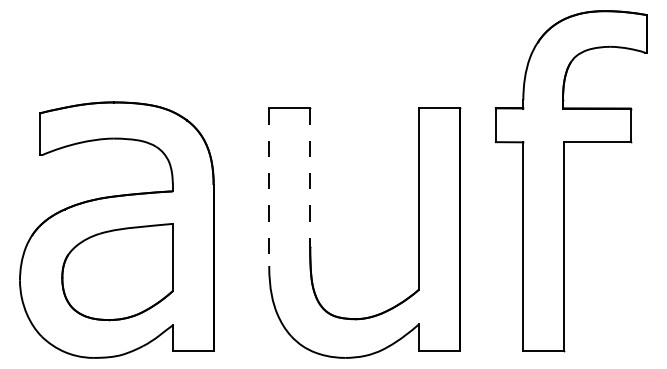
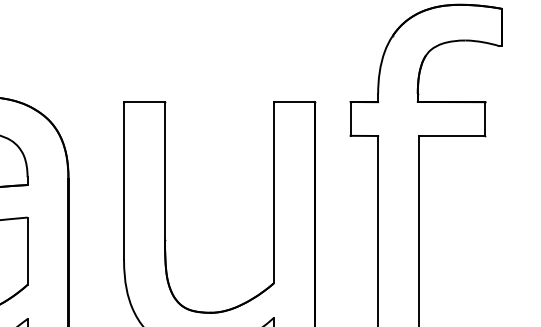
line: (310, 178) -> (165, 172), dashed -> solid
line: (269, 187) -> (124, 181), dashed -> solid

